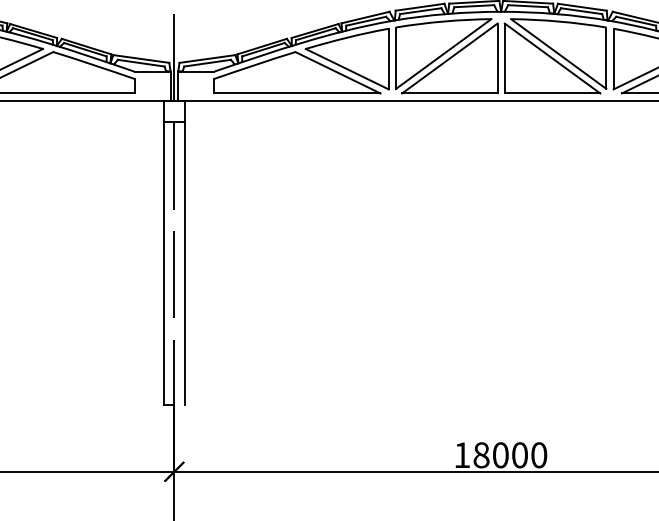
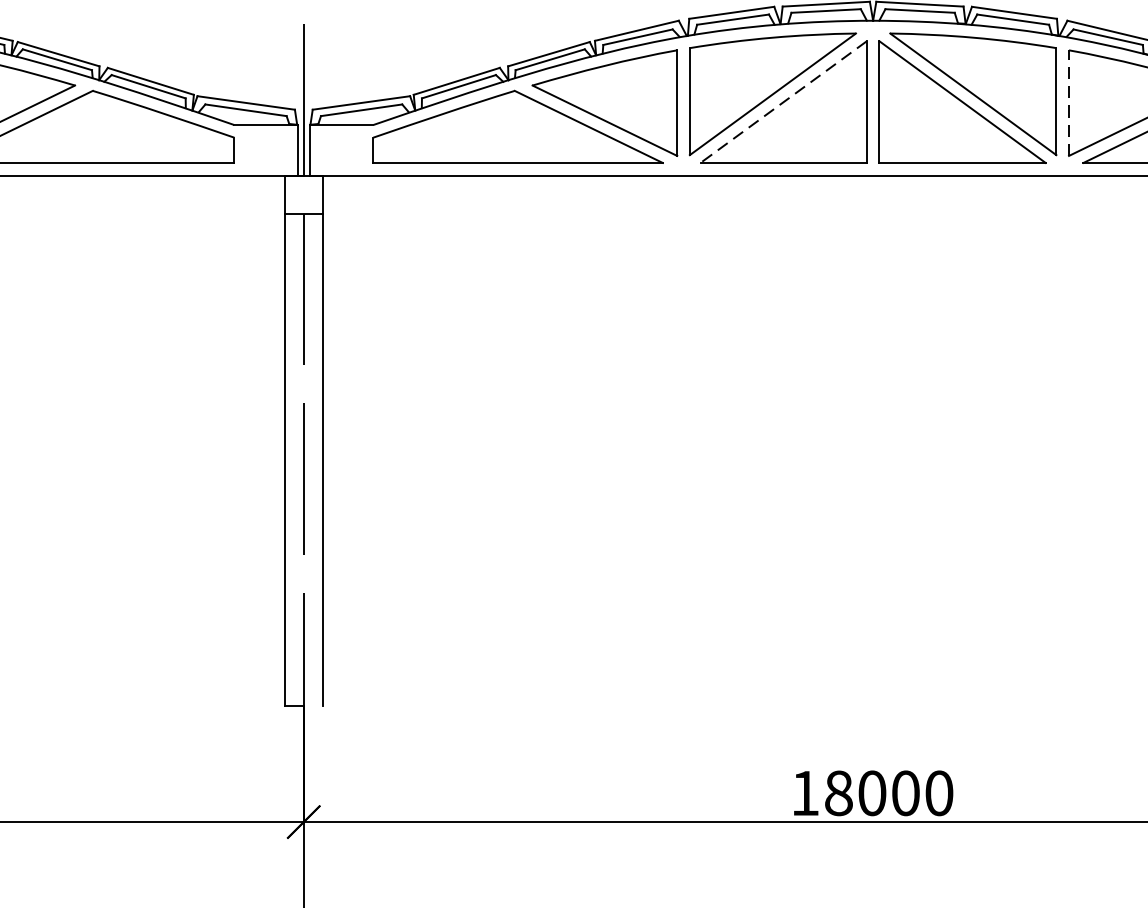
line: (449, 58) -> (783, 102), solid -> dashed
line: (613, 58) -> (1068, 102), solid -> dashed

